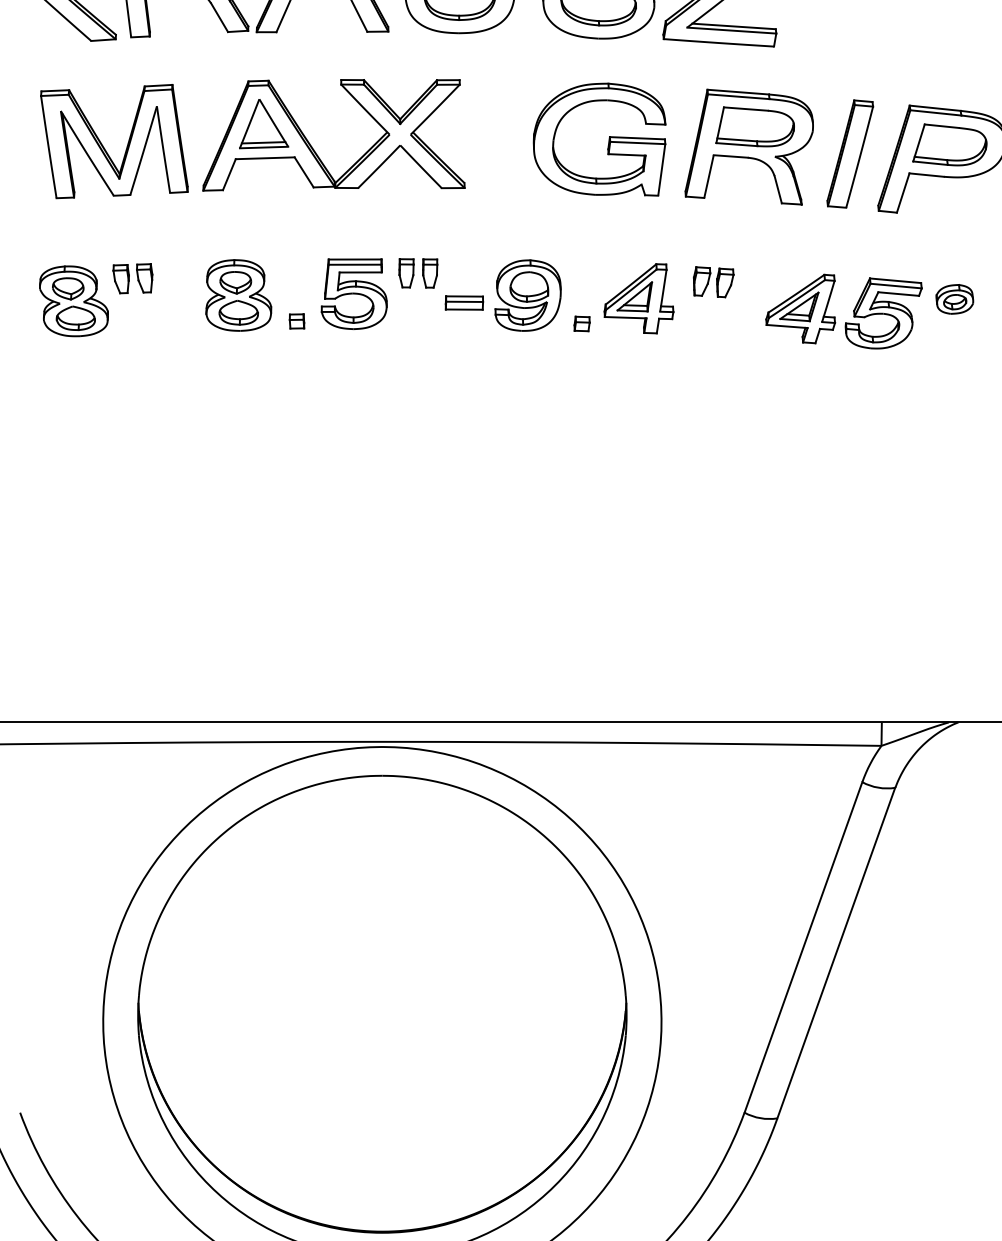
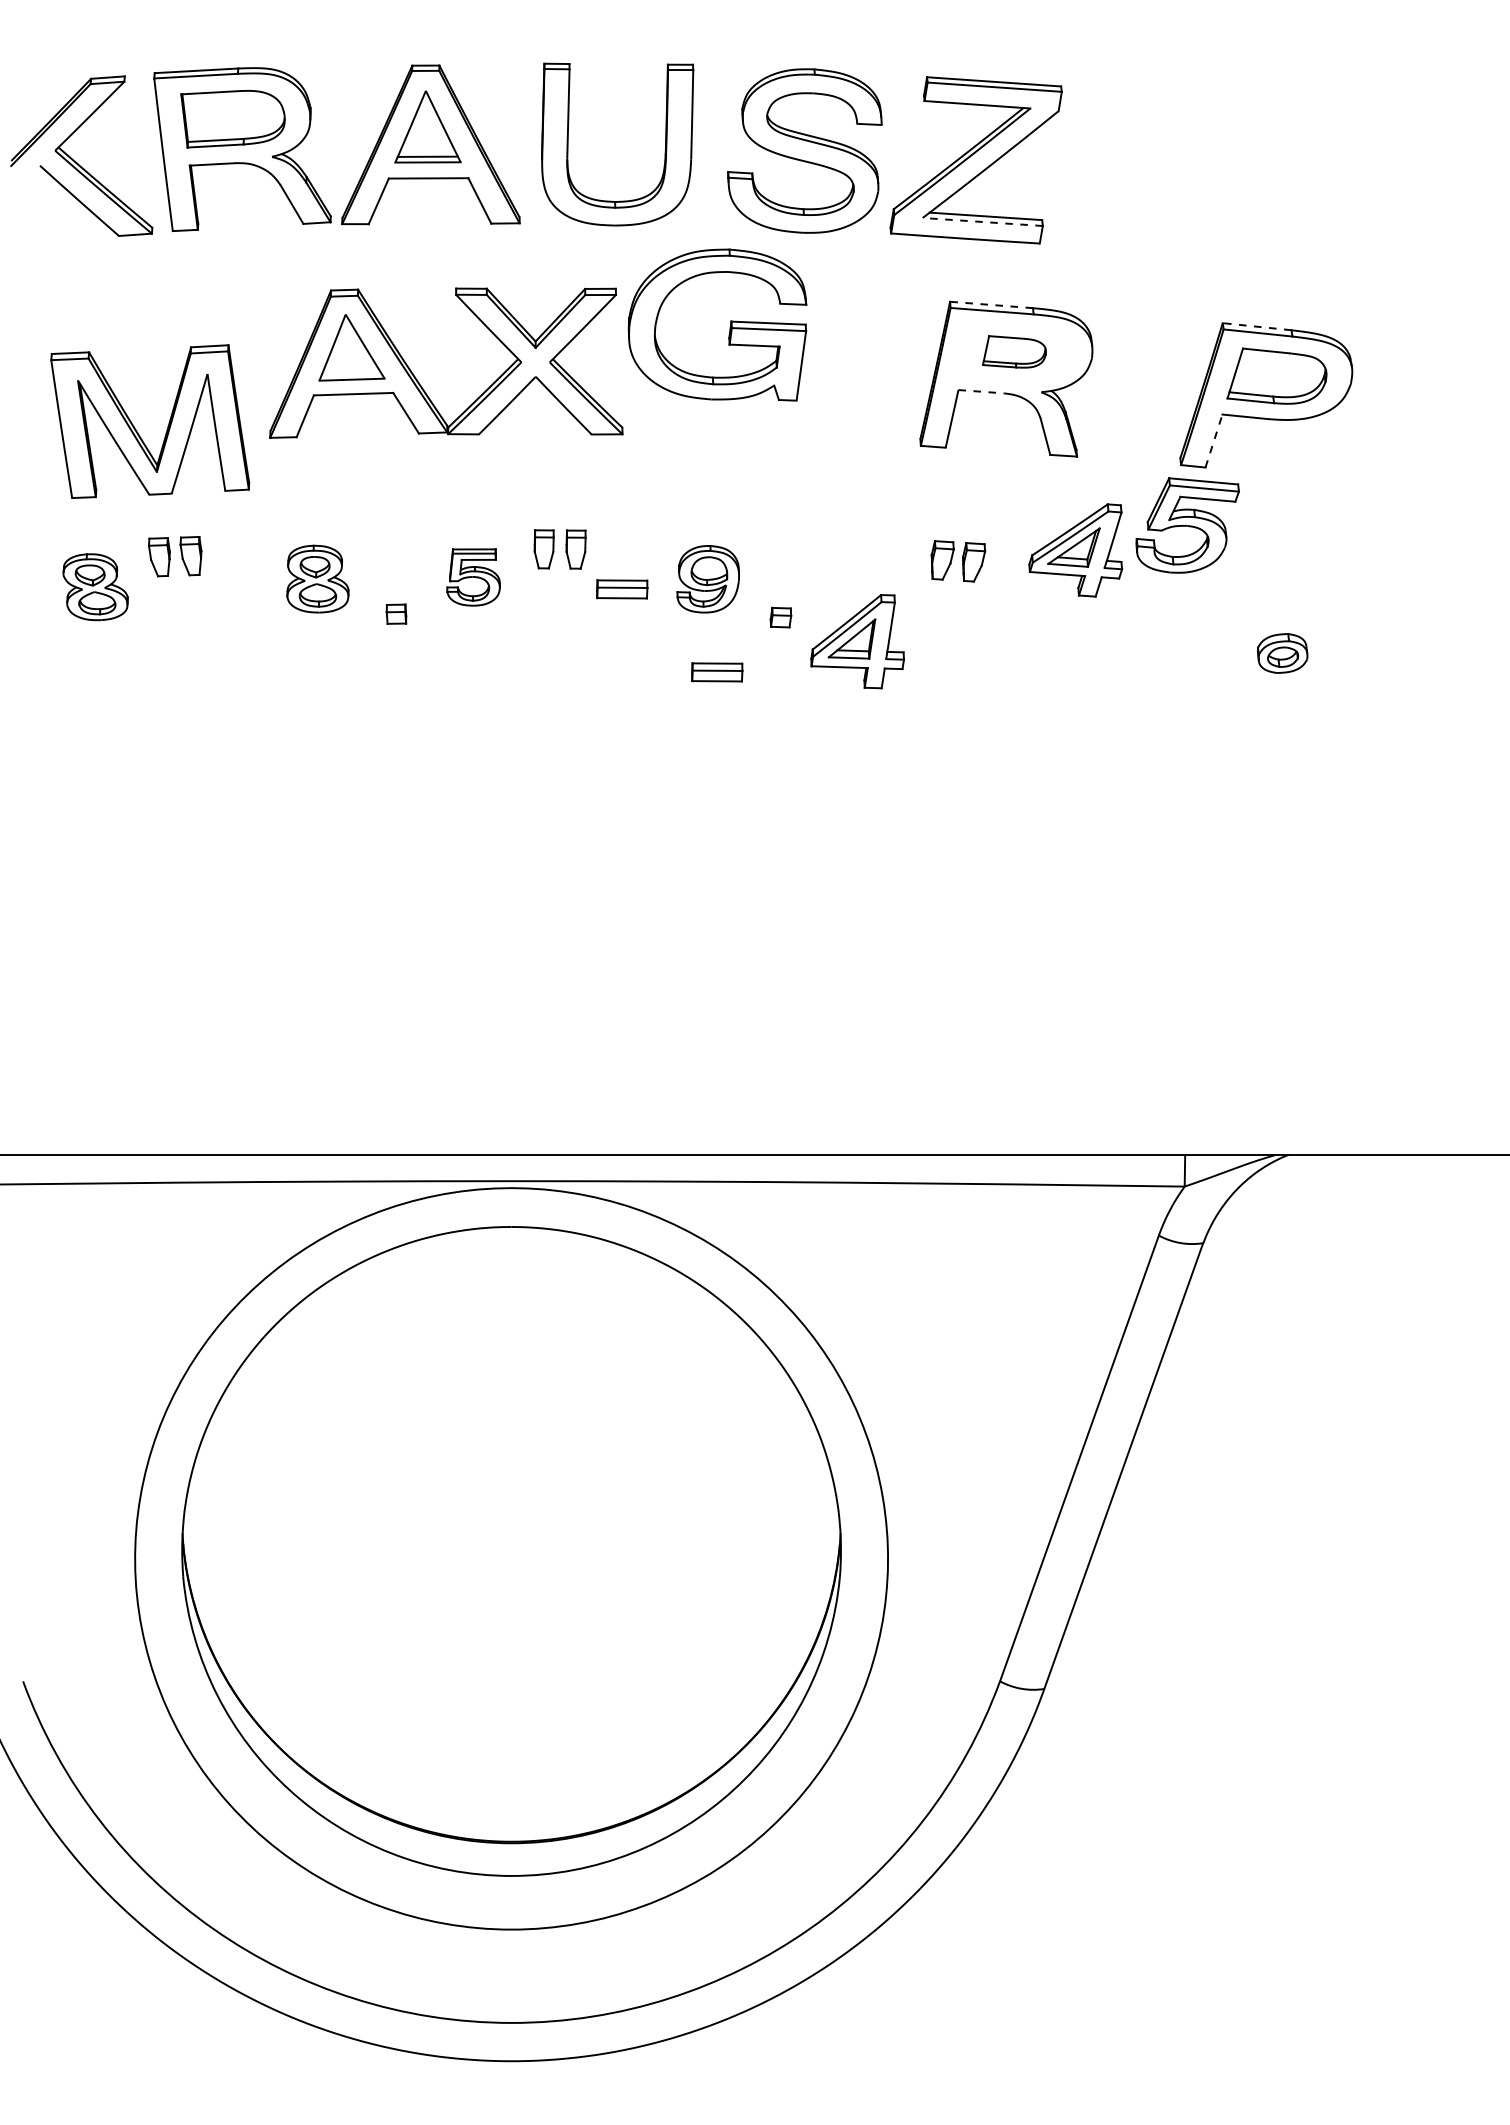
line: (731, 30) -> (982, 221), solid -> dashed
line: (738, 91) -> (991, 304), solid -> dashed
line: (935, 108) -> (1257, 326), solid -> dashed
part: (755, 126) -> (1014, 351), size x0.6
part: (608, 141) -> (729, 327), moved
line: (263, 142) -> (351, 373), removed
part: (104, 147) -> (136, 429), moved
part: (850, 154) -> (1142, 388), removed
line: (730, 156) -> (981, 391), solid -> dashed
line: (902, 193) -> (1213, 441), solid -> dashed
part: (238, 294) -> (317, 578), size x0.7
part: (354, 294) -> (473, 577), size x0.6
part: (528, 294) -> (708, 578), size x0.7
part: (638, 298) -> (857, 641), moved
part: (954, 299) -> (1282, 653), moved
part: (73, 301) -> (95, 587), size x0.7
part: (800, 309) -> (1075, 550), moved
part: (883, 313) -> (1187, 525), moved
part: (535, 364) -> (717, 672), added

